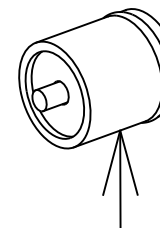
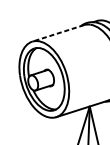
line: (71, 29) -> (58, 33), solid -> dashed

